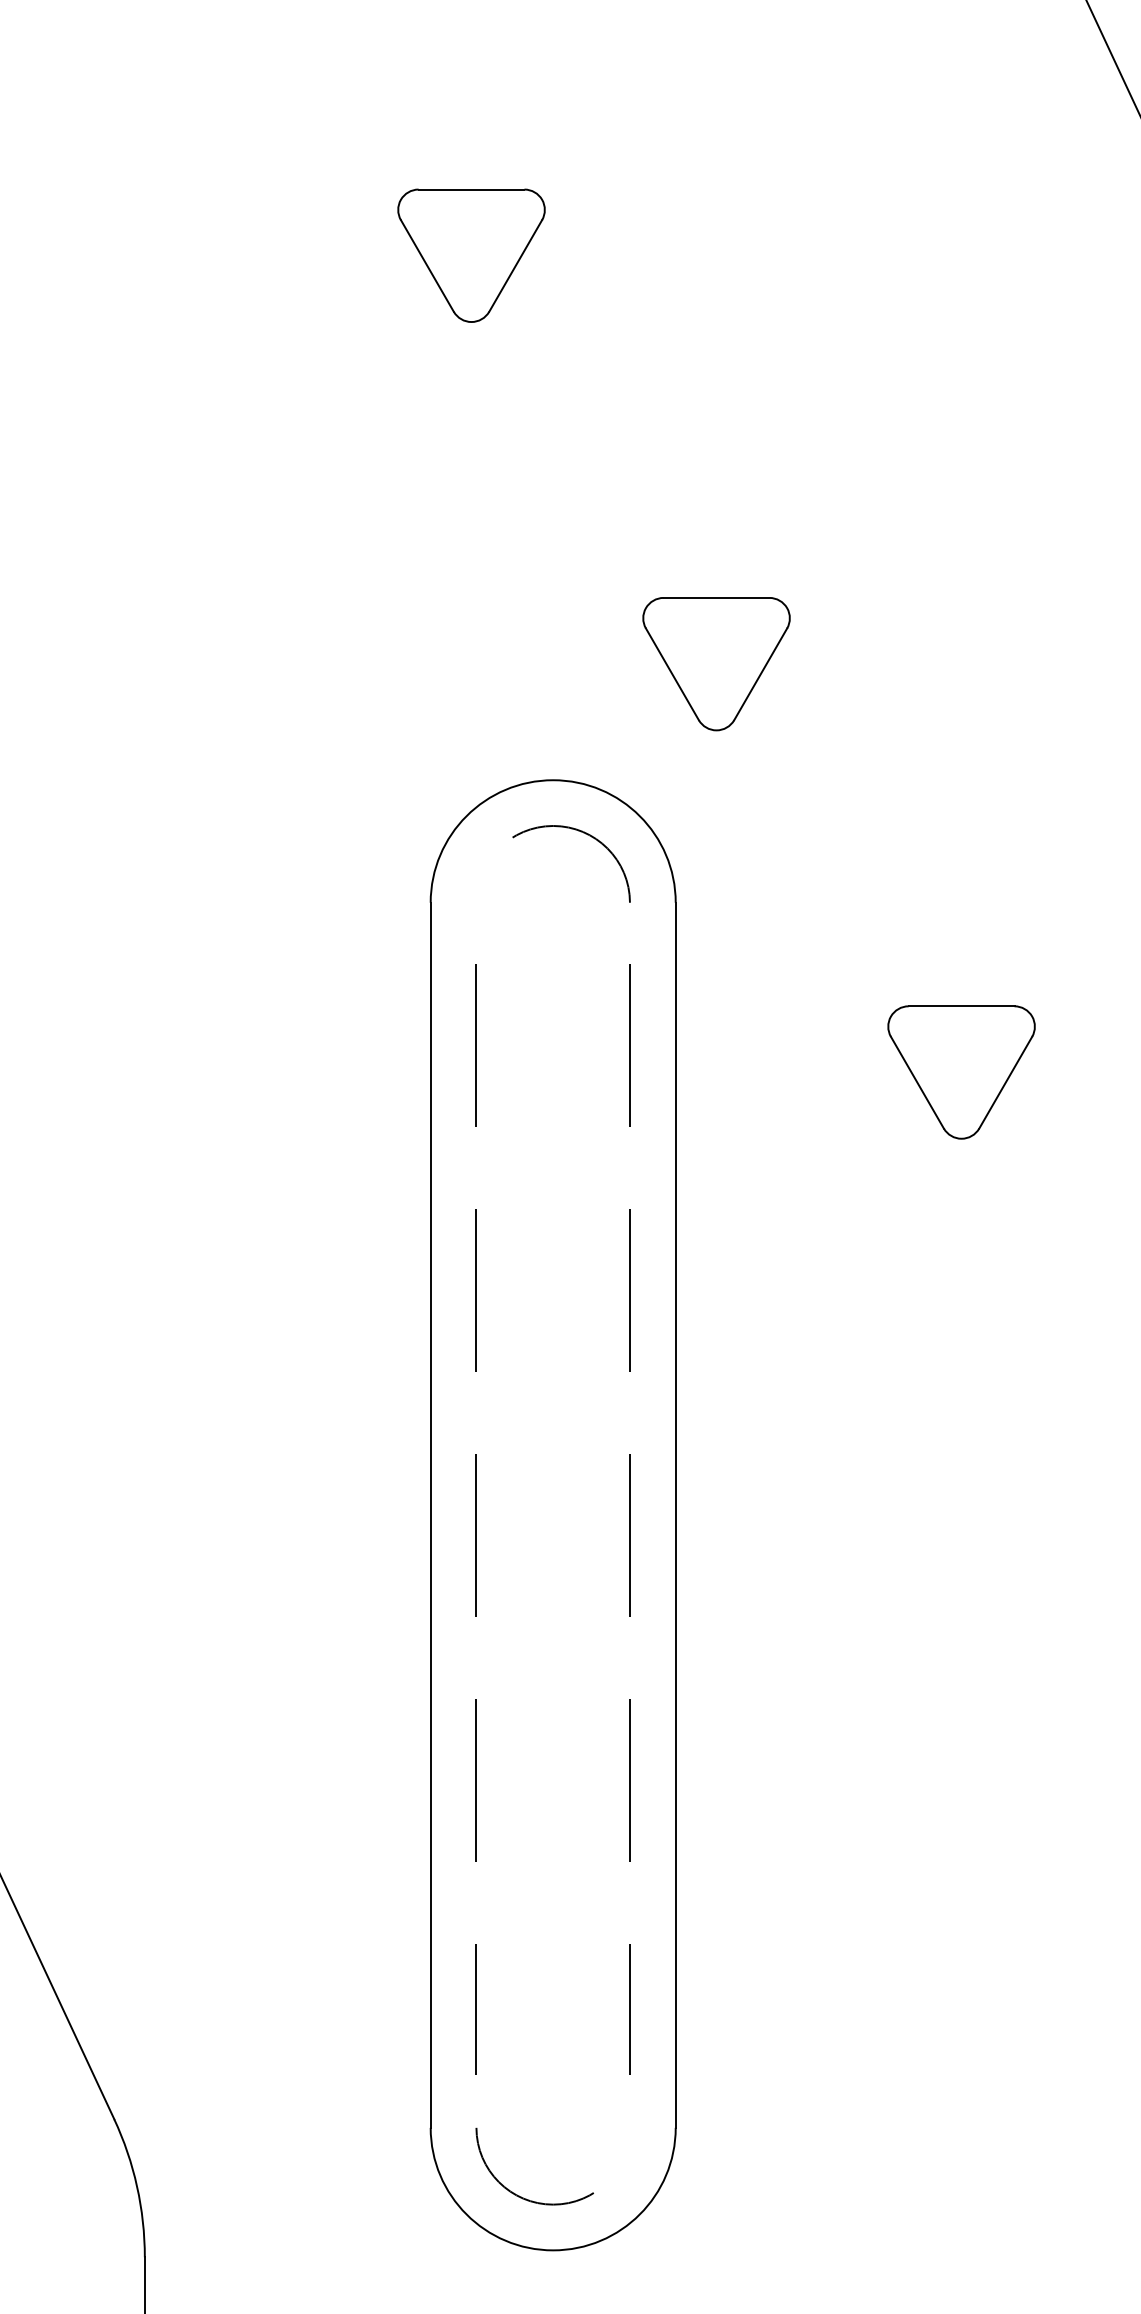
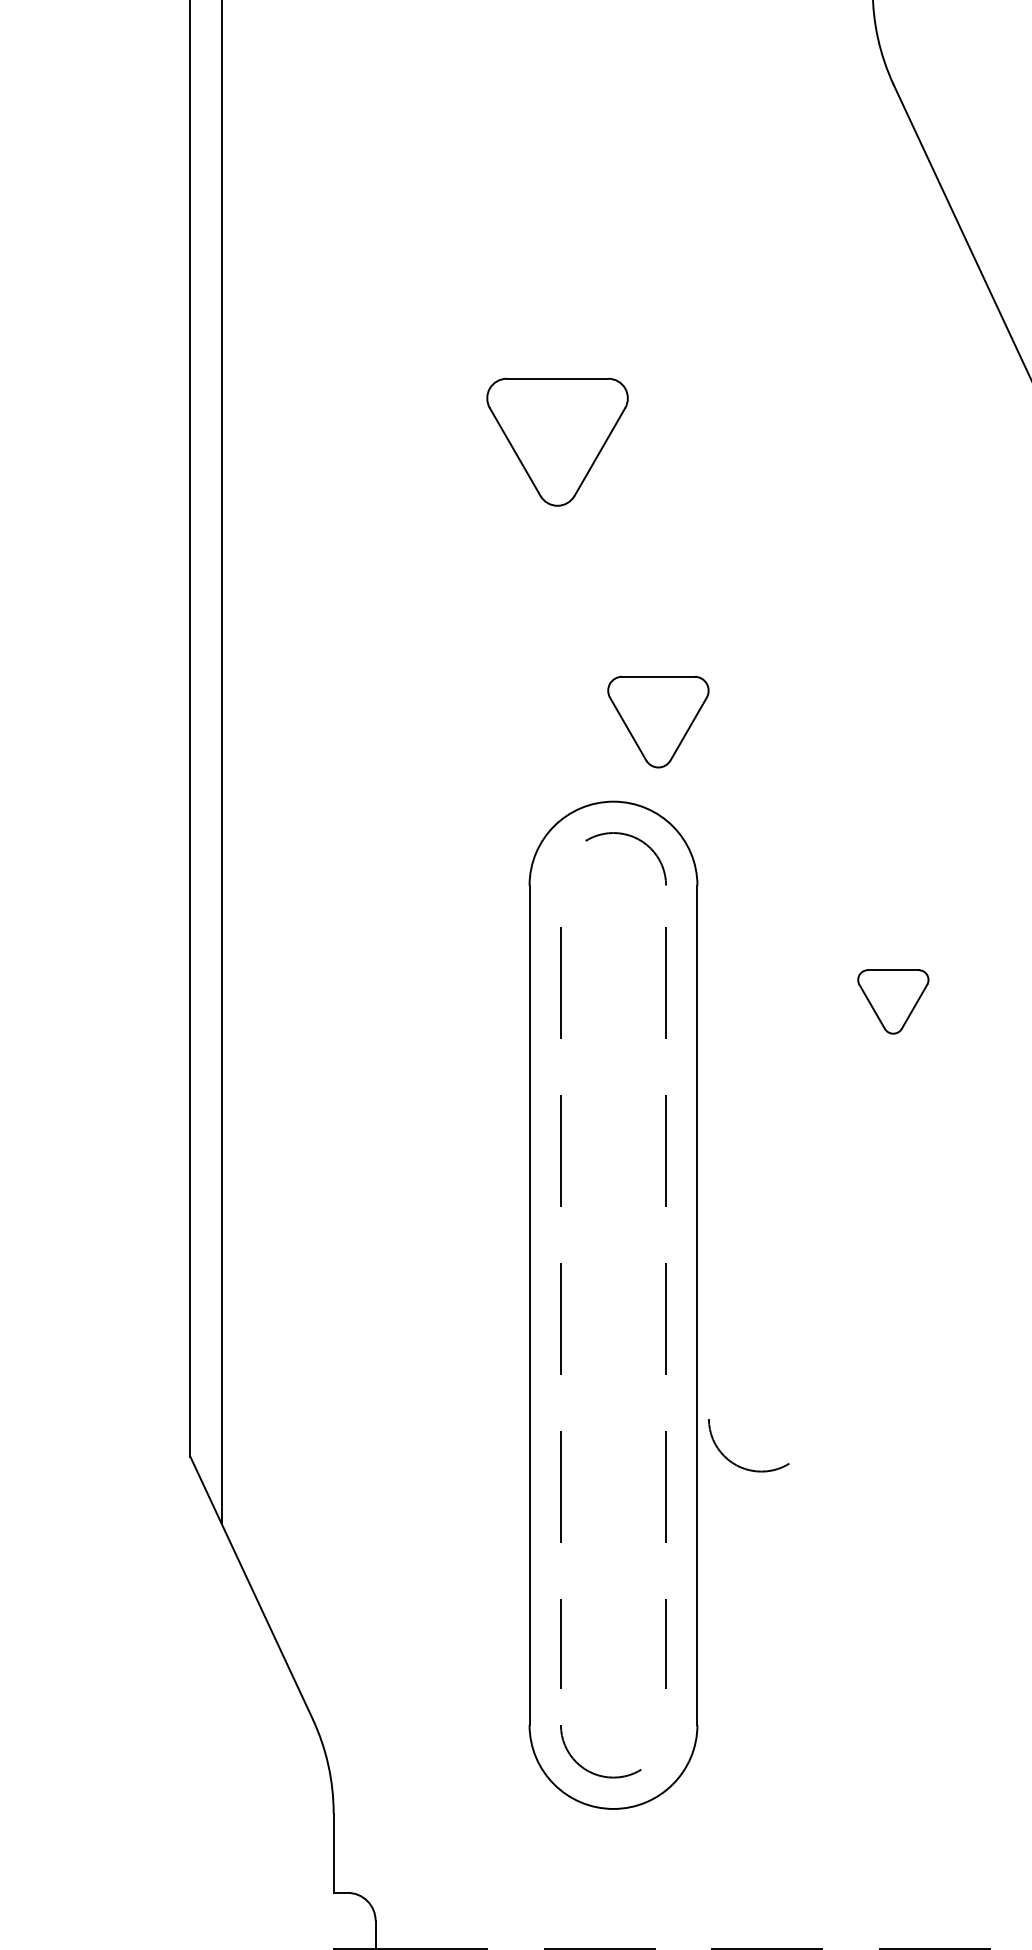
part: (471, 256) -> (557, 442), size x1.4
part: (716, 663) -> (658, 721), moved
part: (961, 1071) -> (893, 1001), size x0.7
arc: (737, 1749) -> (739, 1465), added

